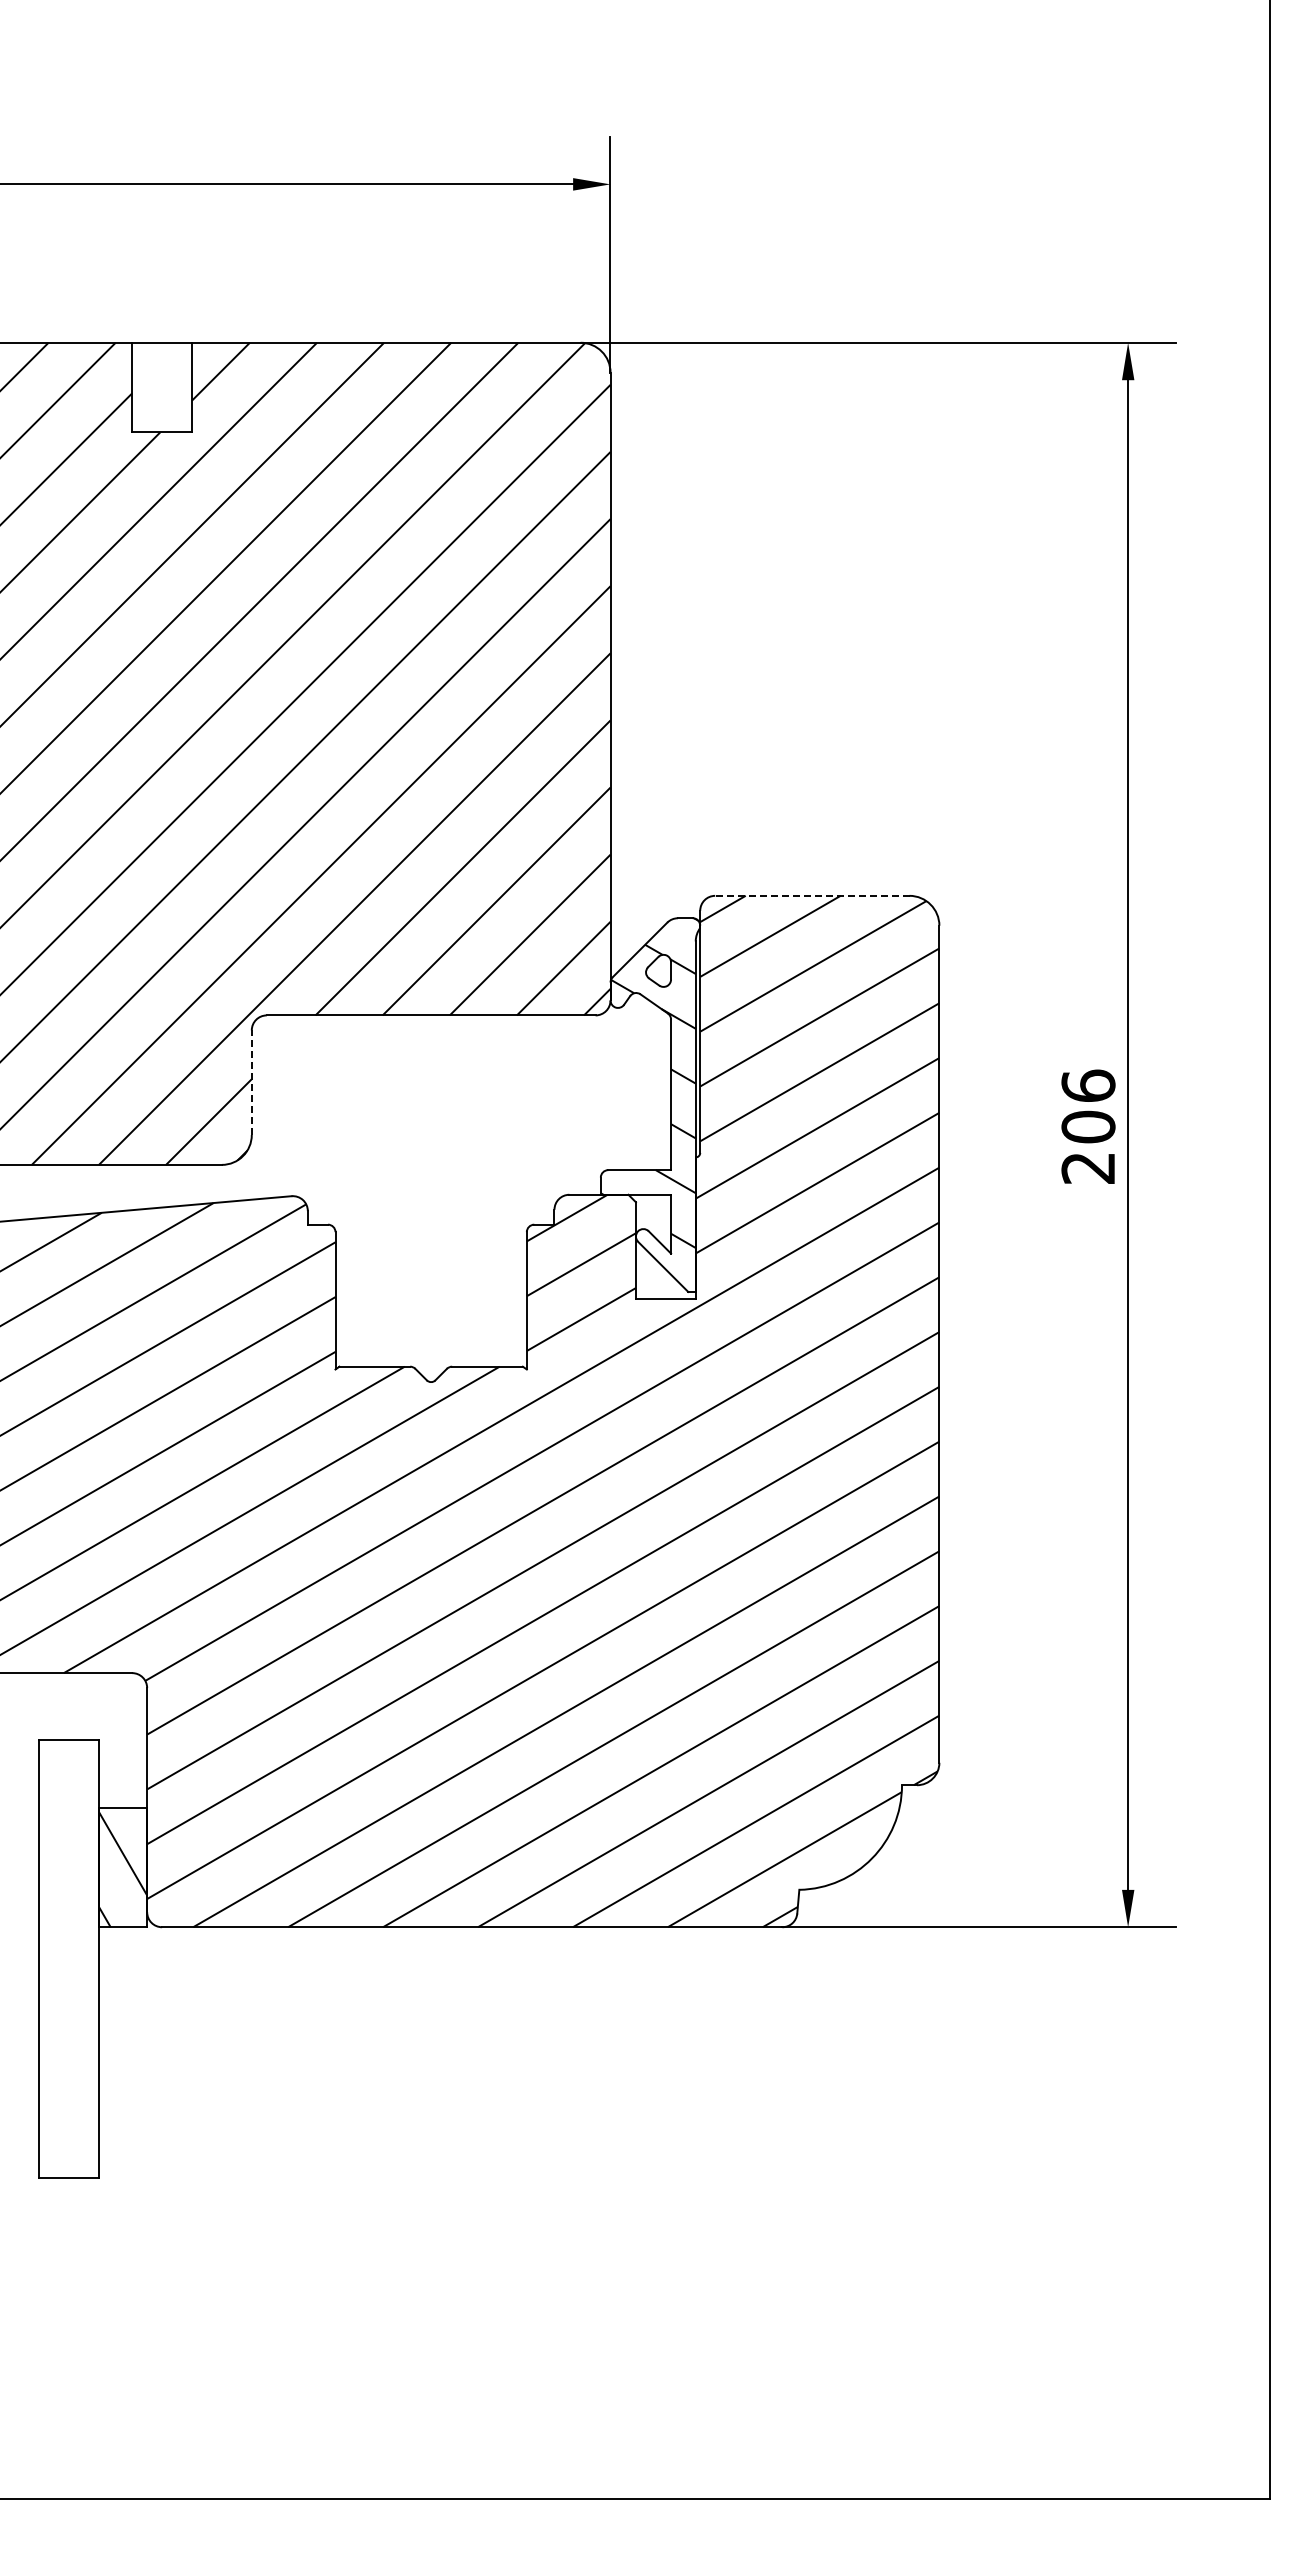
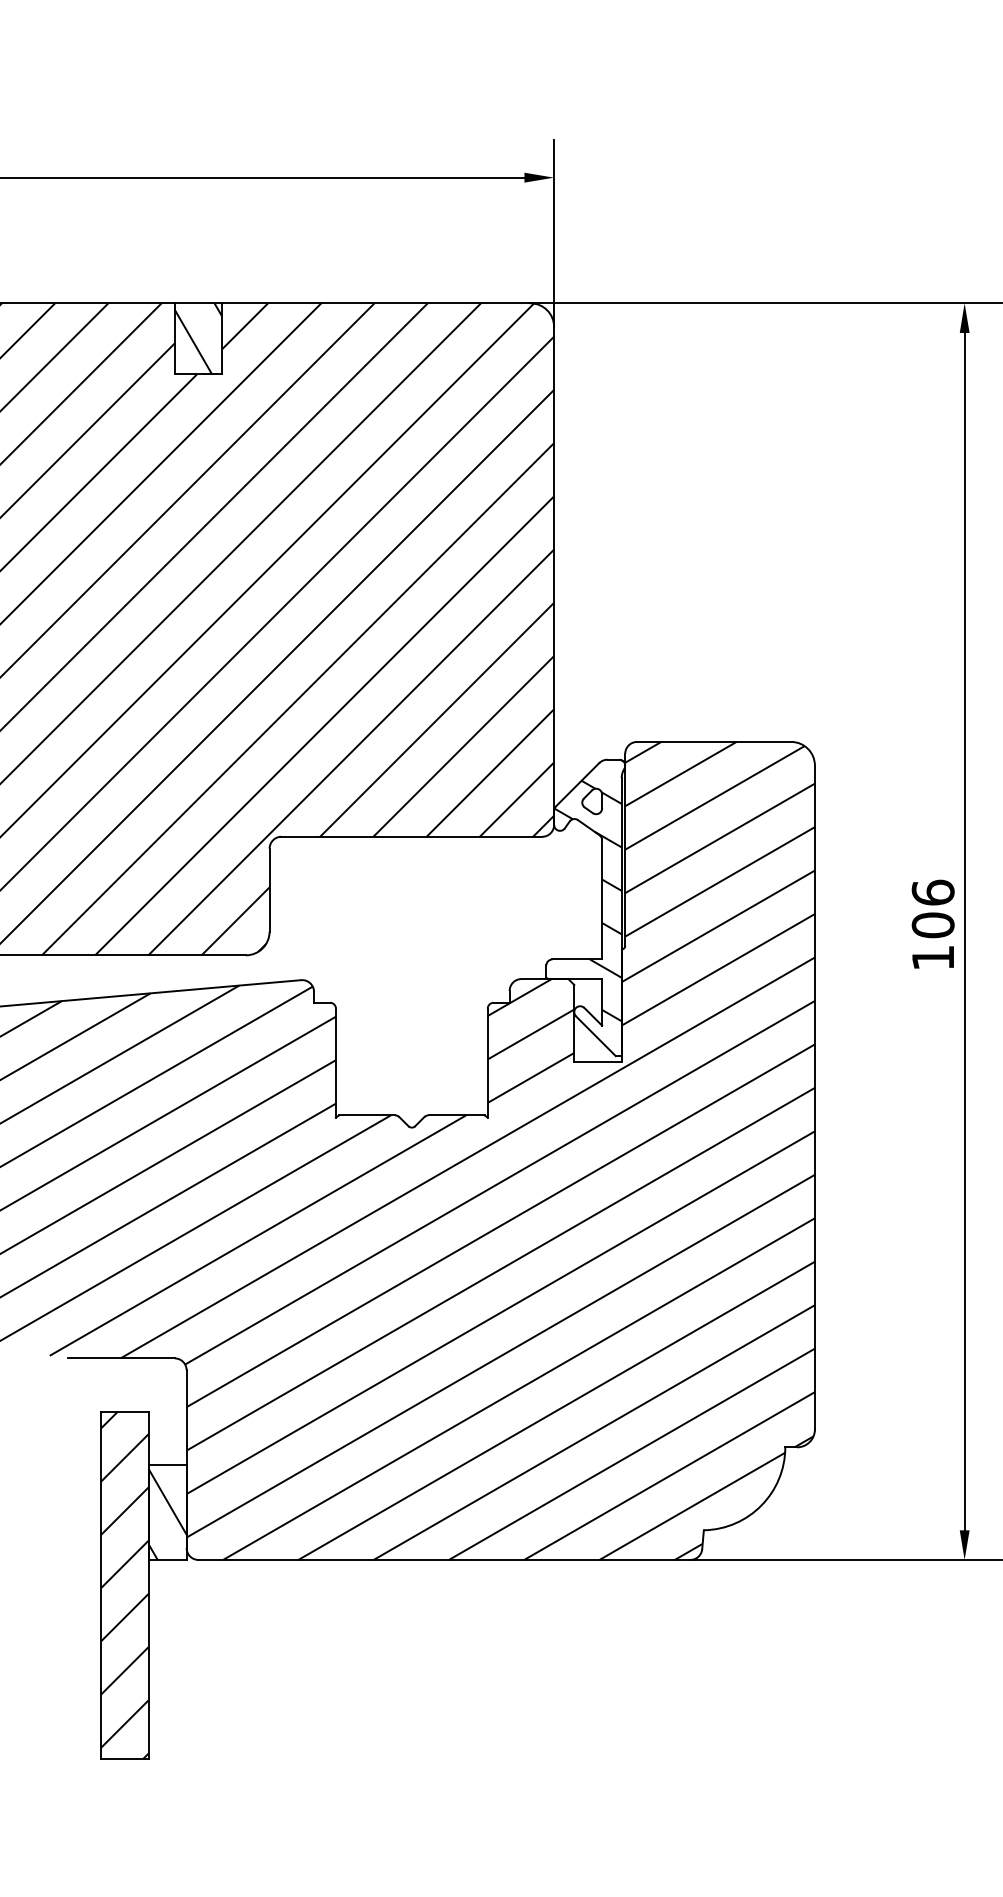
hatch: (162, 387) -> (198, 338), added
line: (811, 895) -> (713, 741), dashed -> solid
line: (251, 1082) -> (269, 889), dashed -> solid
text: (1087, 1168) -> (932, 958), 206 -> 106
hatch: (69, 1958) -> (125, 1584), added

